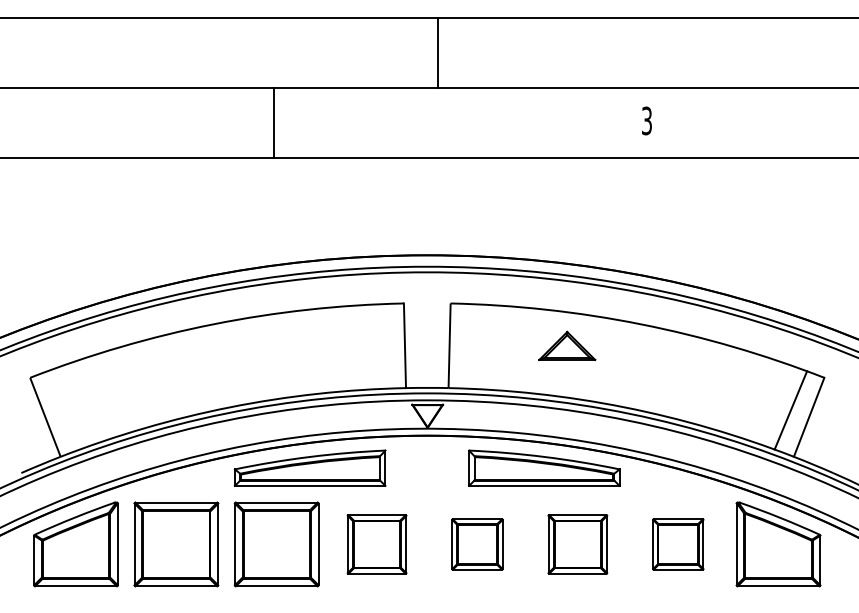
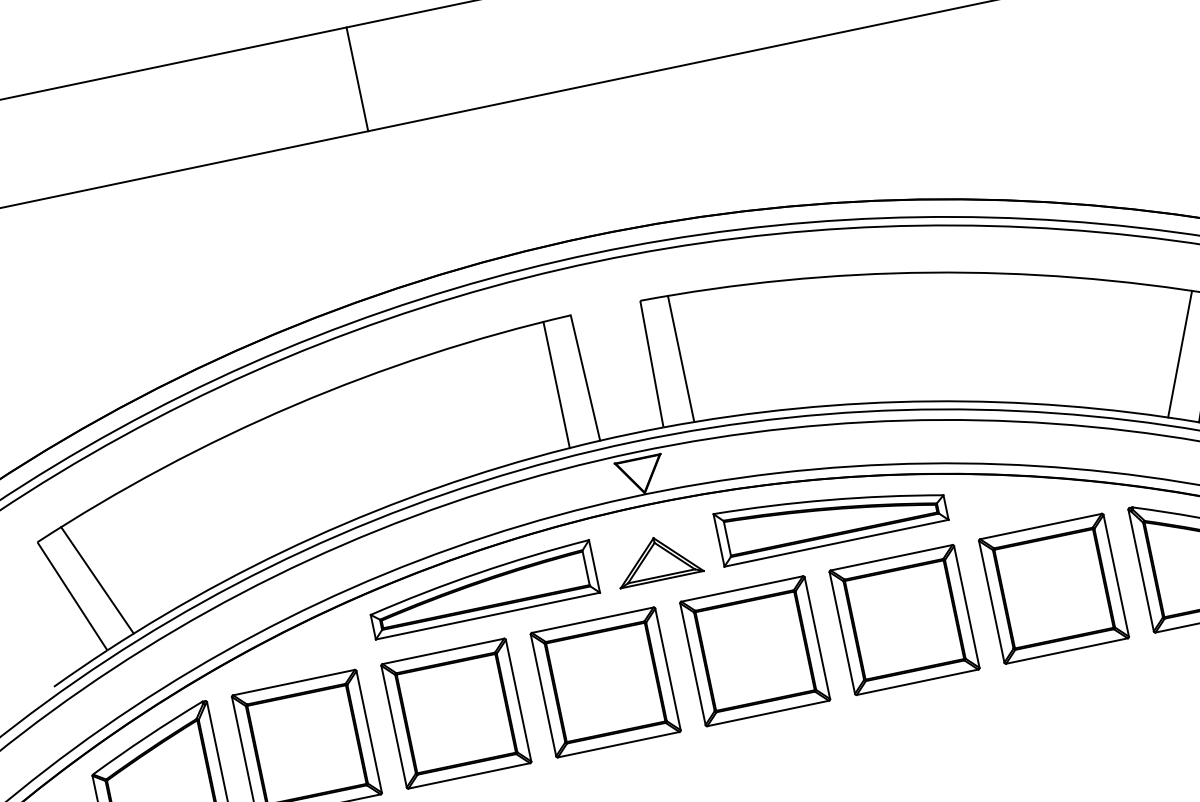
line: (274, 122) -> (357, 78), moved
part: (567, 345) -> (658, 558), moved
line: (385, 346) -> (556, 385), added
line: (469, 346) -> (681, 359), added
line: (63, 410) -> (97, 580), added
part: (376, 544) -> (604, 682), size x1.43
part: (477, 544) -> (755, 651), size x1.67
part: (577, 544) -> (904, 620), size x1.43
part: (678, 544) -> (1054, 588), size x1.67

